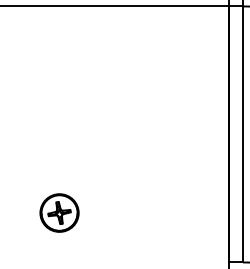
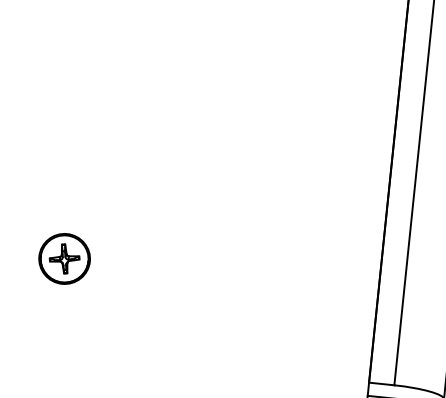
part: (58, 212) -> (63, 257), size x0.71

